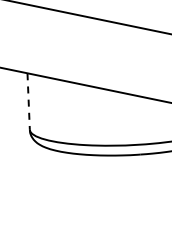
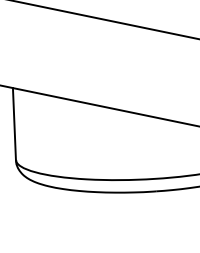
line: (28, 102) -> (14, 125), dashed -> solid

